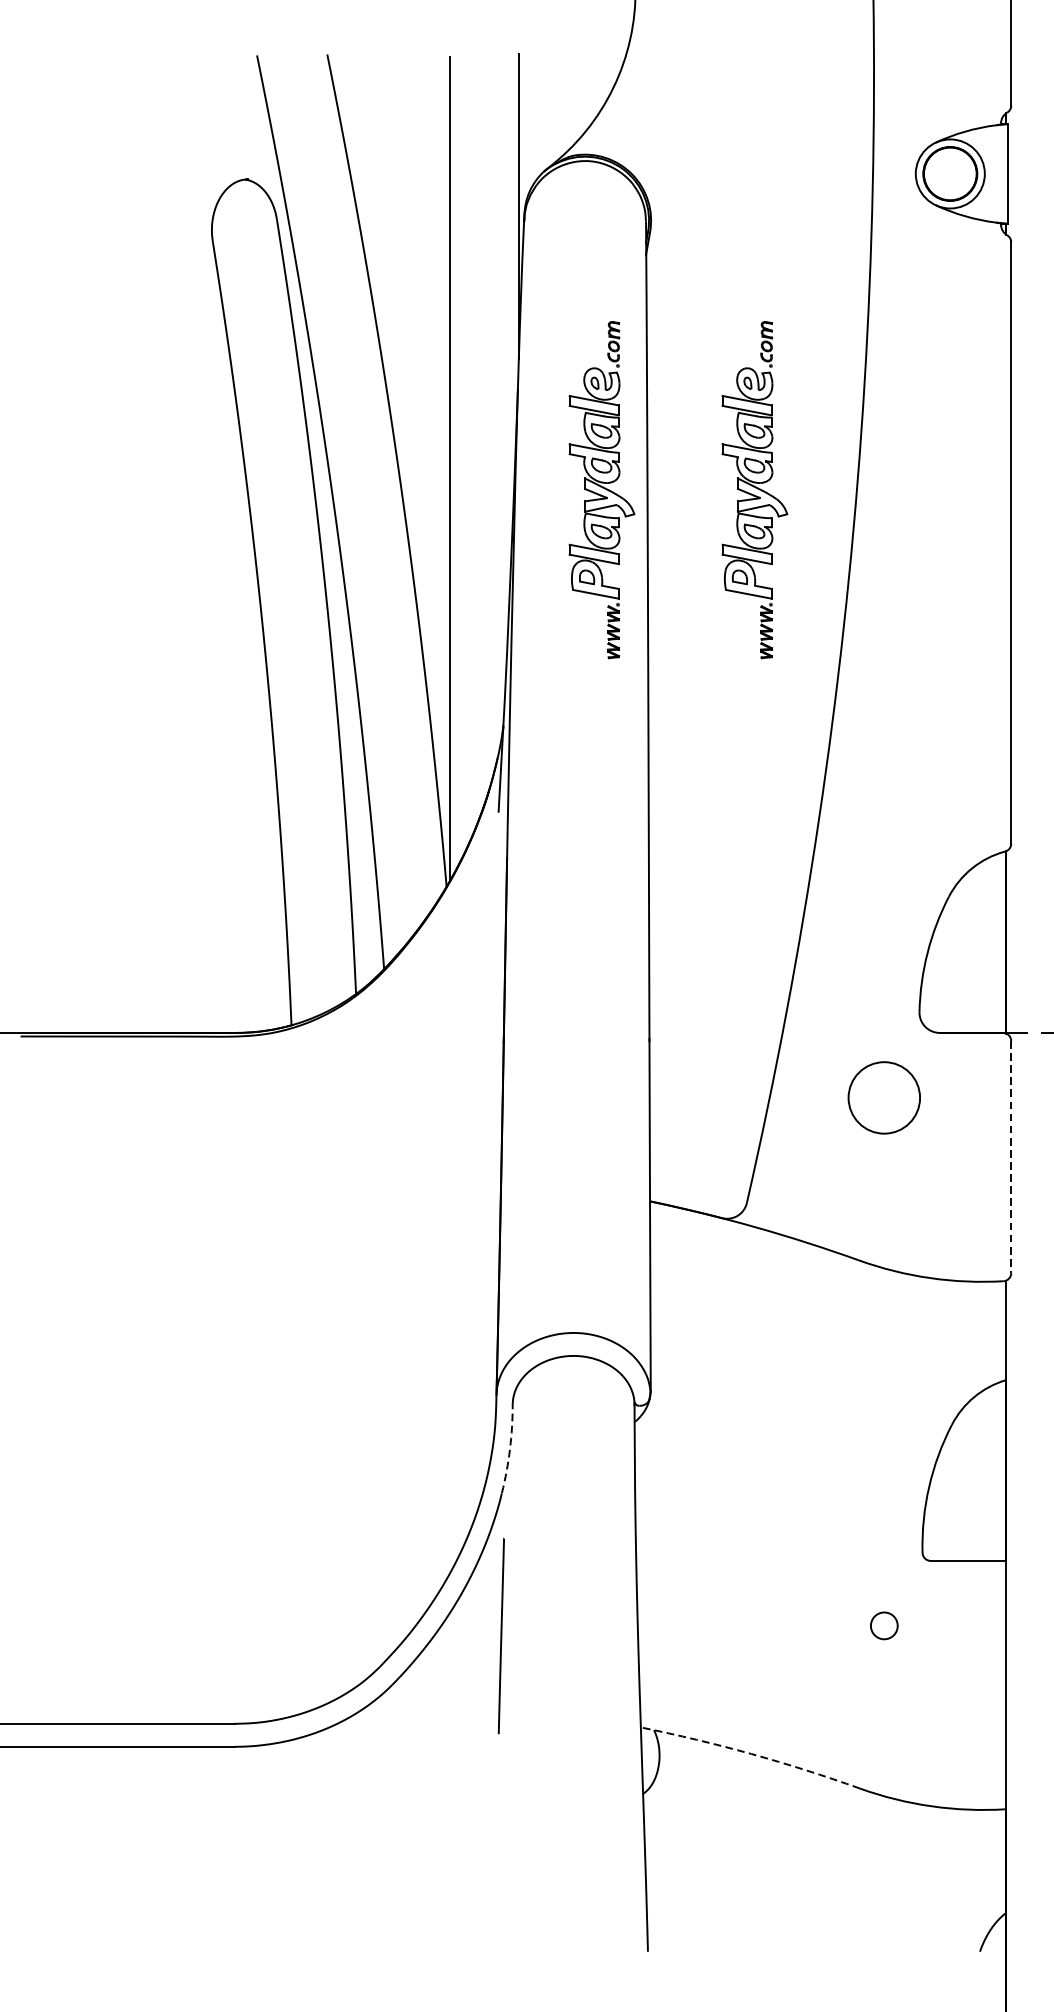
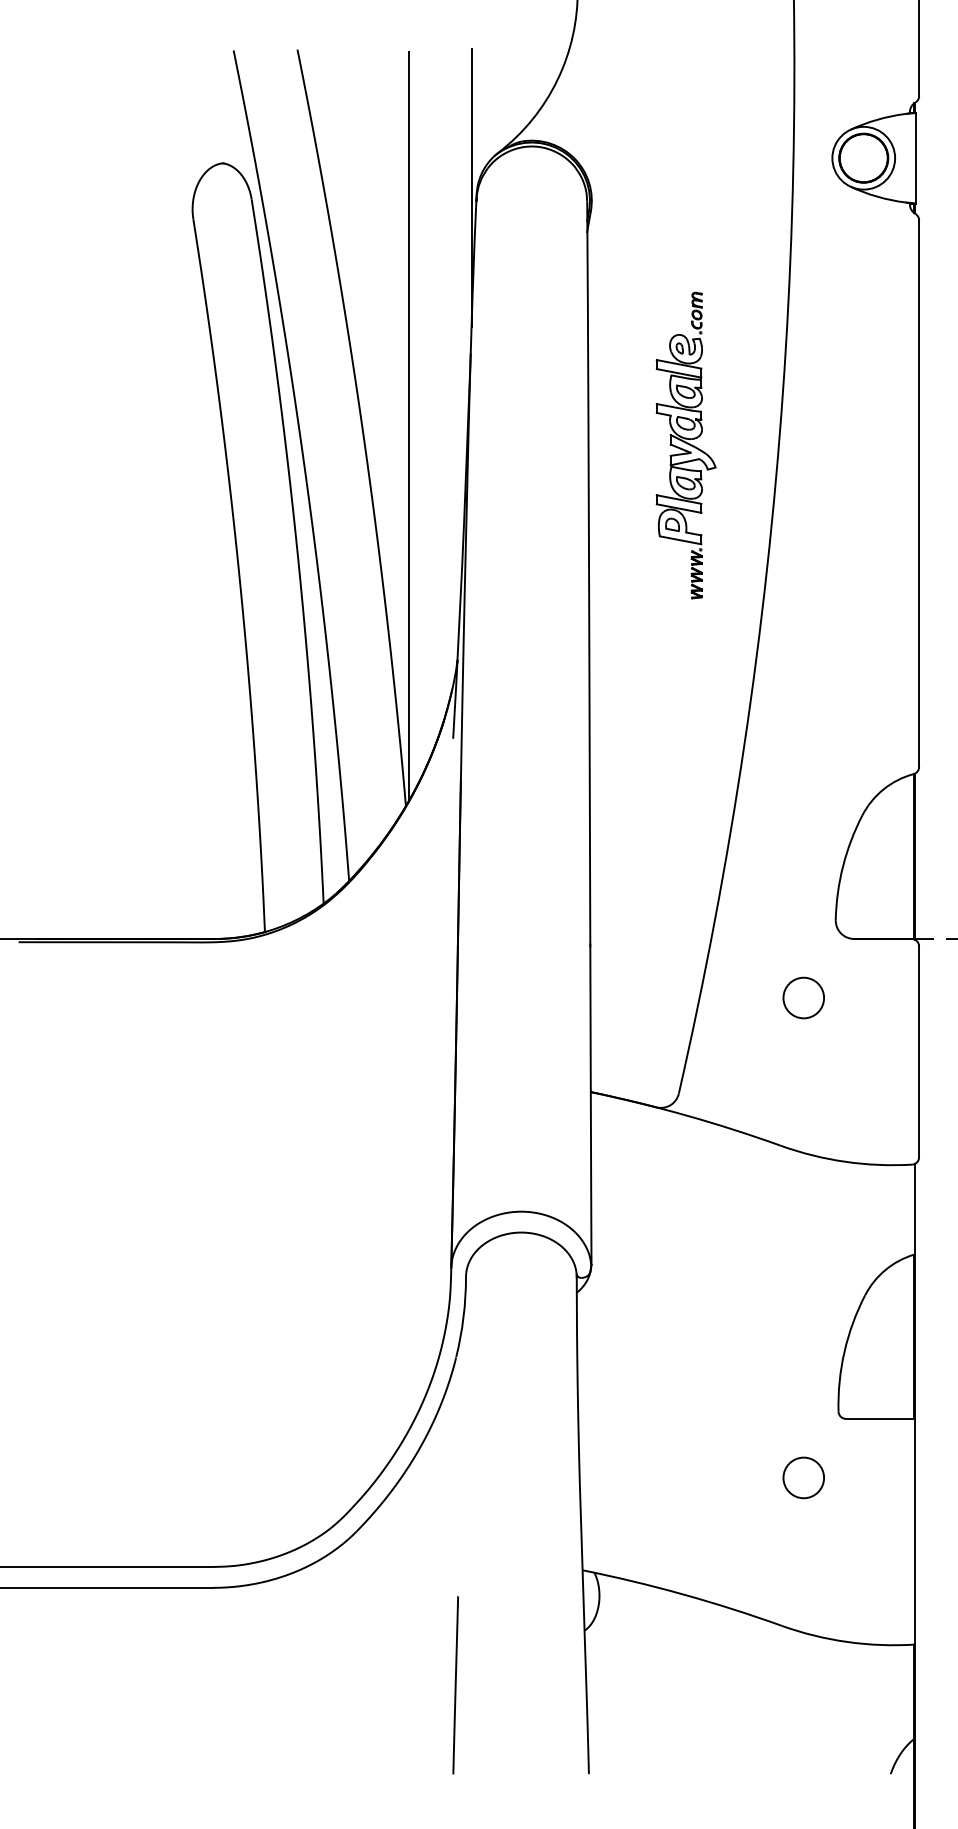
part: (601, 490) -> (546, 445), removed
circle: (884, 1097) -> (803, 997), size x0.62
line: (1011, 1157) -> (919, 1052), dashed -> solid
arc: (509, 1449) -> (463, 1317), dashed -> solid
circle: (884, 1625) -> (803, 1477), size x1.67
line: (501, 1635) -> (455, 1684), moved
arc: (750, 1754) -> (682, 1594), dashed -> solid

